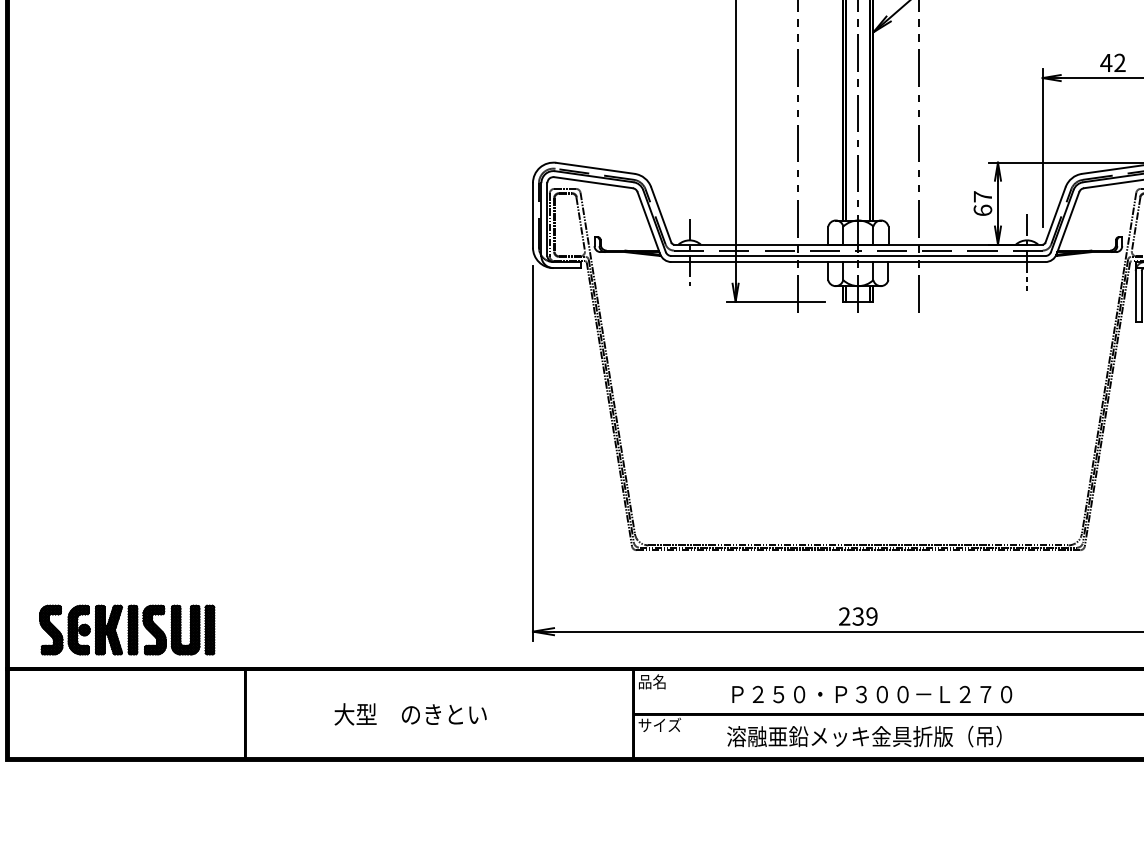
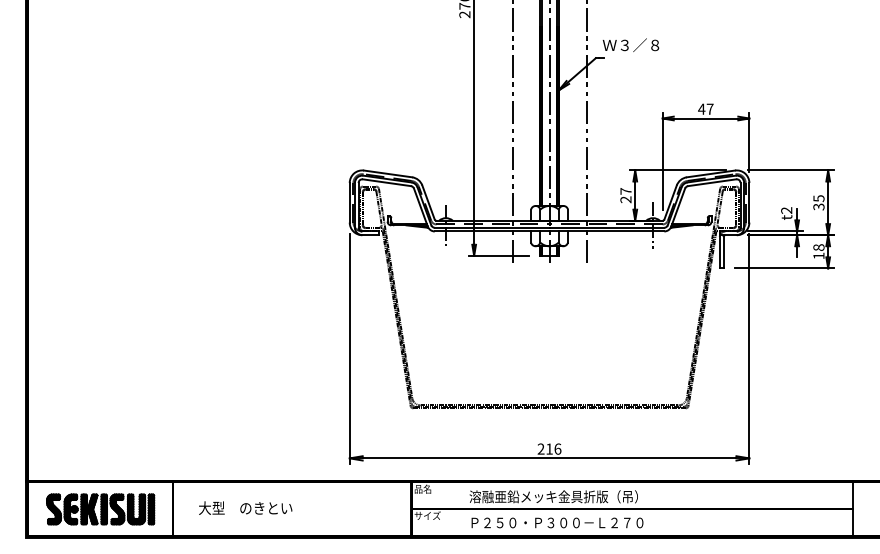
text: (1118, 61) -> (709, 108), 42 -> 47
text: (982, 209) -> (625, 199), 67 -> 27
text: (864, 615) -> (553, 448), 239 -> 216
part: (126, 630) -> (100, 509), moved
text: (869, 693) -> (556, 496), Ｐ２５０・Ｐ３００－Ｌ２７０ -> 溶融亜鉛メッキ金具折版（吊）
text: (410, 713) -> (245, 507), moved
text: (869, 736) -> (556, 522), 溶融亜鉛メッキ金具折版（吊） -> Ｐ２５０・Ｐ３００－Ｌ２７０

